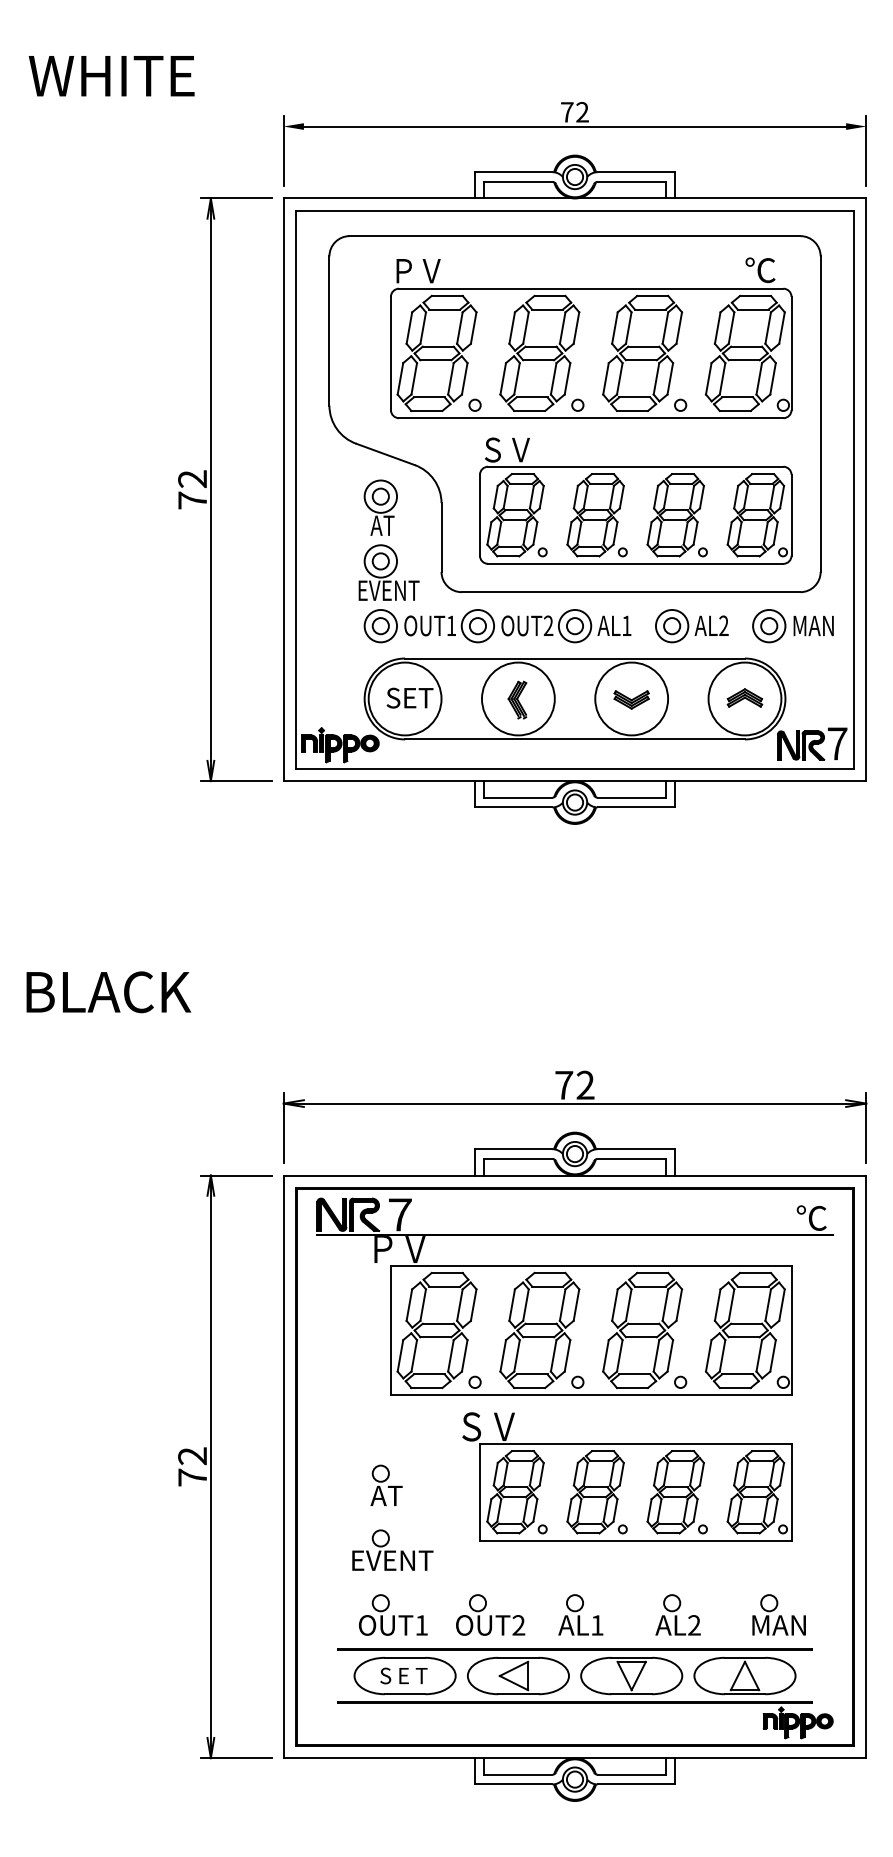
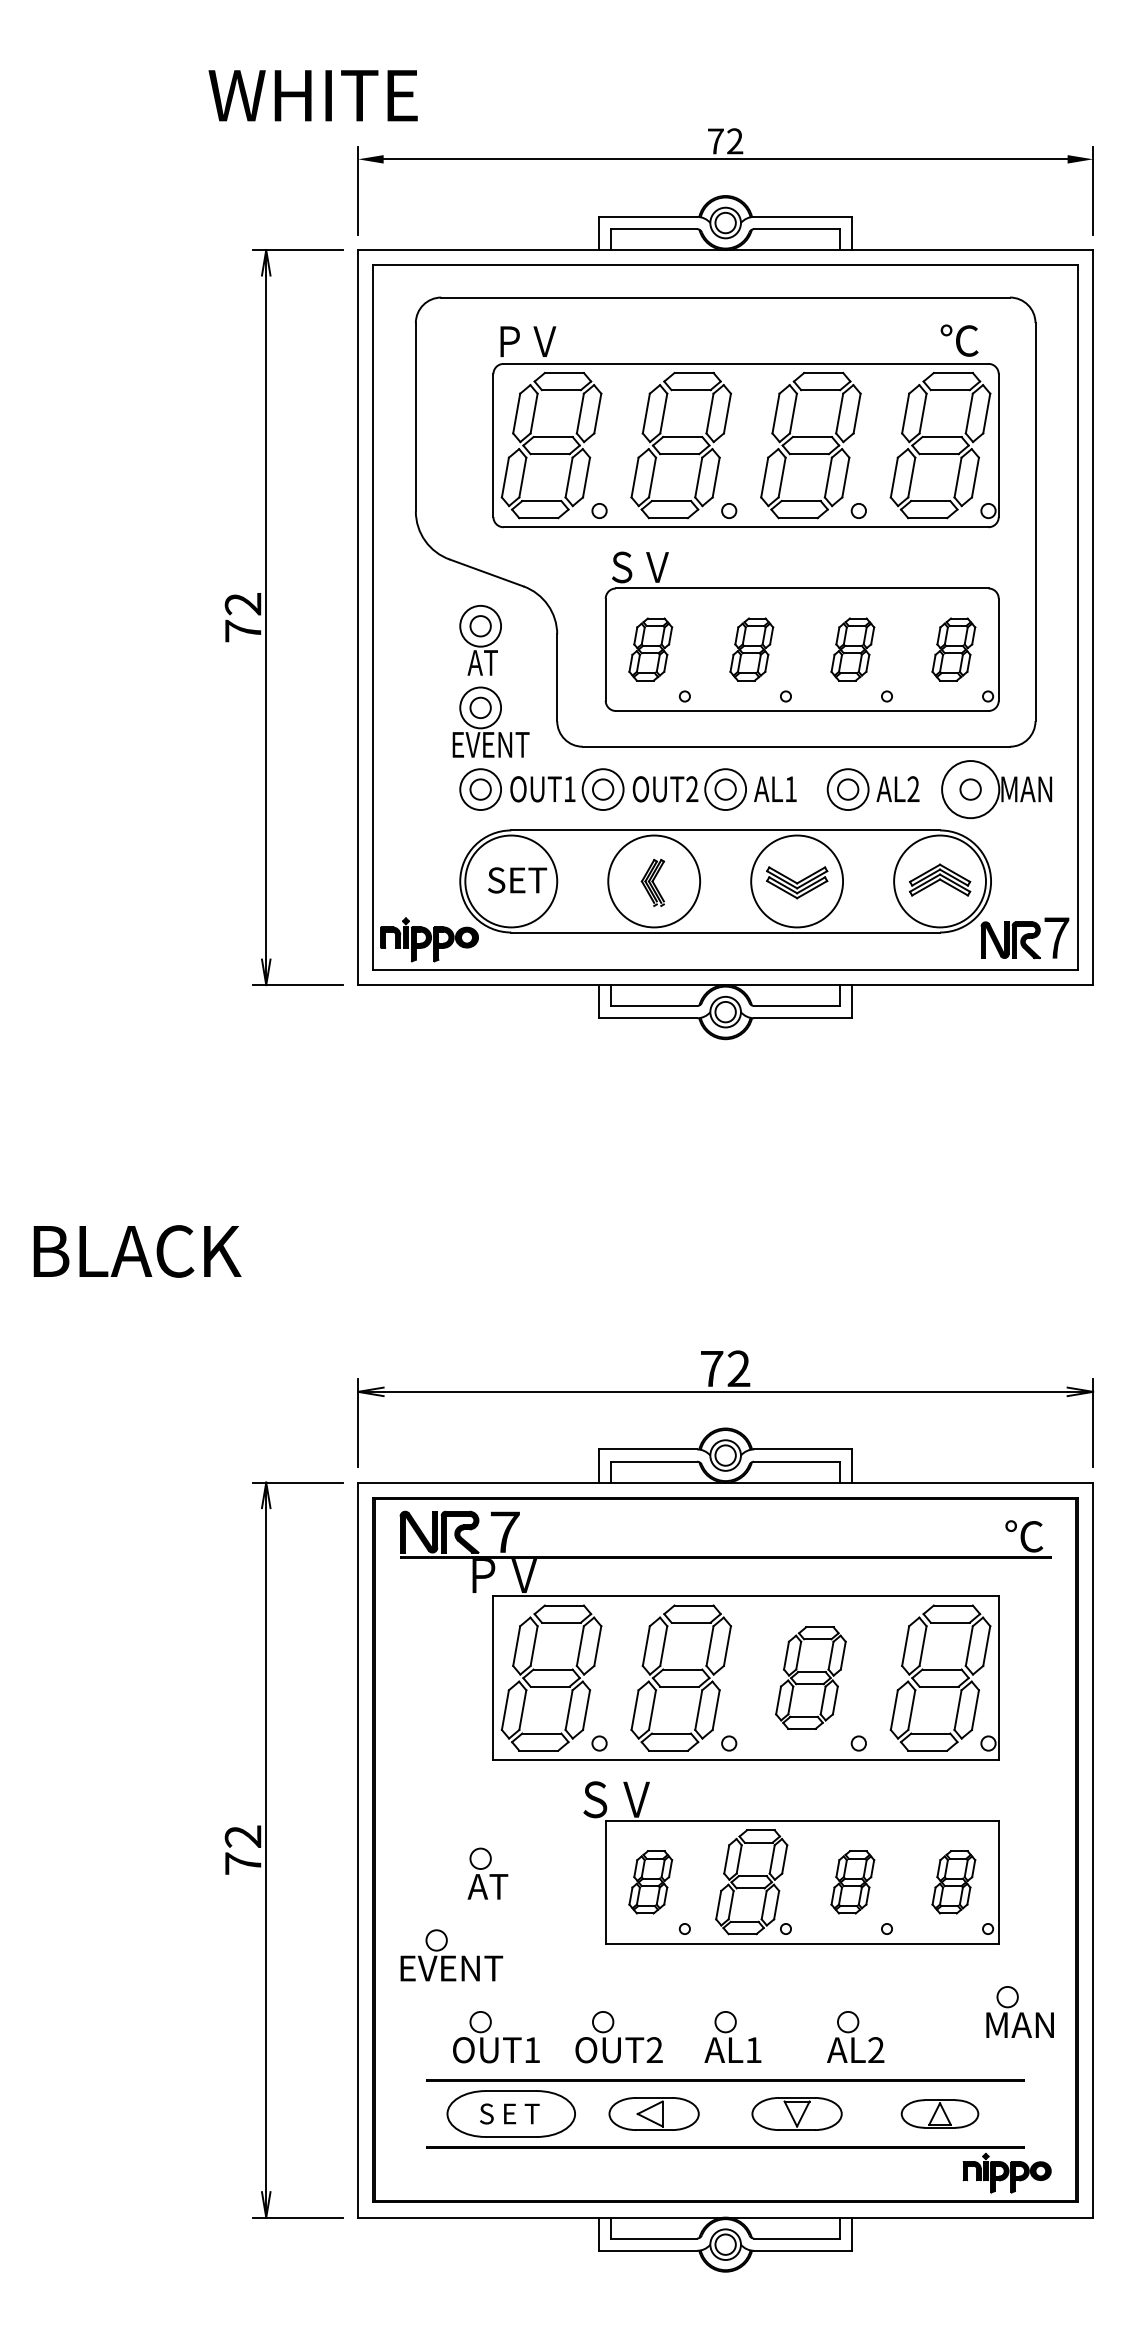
text: (111, 75) -> (312, 95), moved
part: (515, 515) -> (650, 649), size x0.6
part: (595, 515) -> (751, 649), size x0.6
part: (675, 515) -> (852, 649), size x0.6
part: (755, 515) -> (953, 649), size x0.6
circle: (769, 626) -> (970, 789), size x1.4
part: (744, 698) -> (939, 880), size x1.4
part: (631, 699) -> (796, 882), size x1.4
part: (642, 1330) -> (810, 1677), size x0.7
part: (515, 1492) -> (650, 1882), size x0.6
part: (675, 1492) -> (852, 1882), size x0.6
part: (755, 1492) -> (953, 1882), size x0.6
part: (392, 1550) -> (451, 1955), moved
part: (778, 1614) -> (1019, 2011), moved
part: (517, 1675) -> (653, 2113), size x0.7
part: (631, 1675) -> (796, 2113), size x0.7
part: (744, 1675) -> (939, 2113), size x0.6

